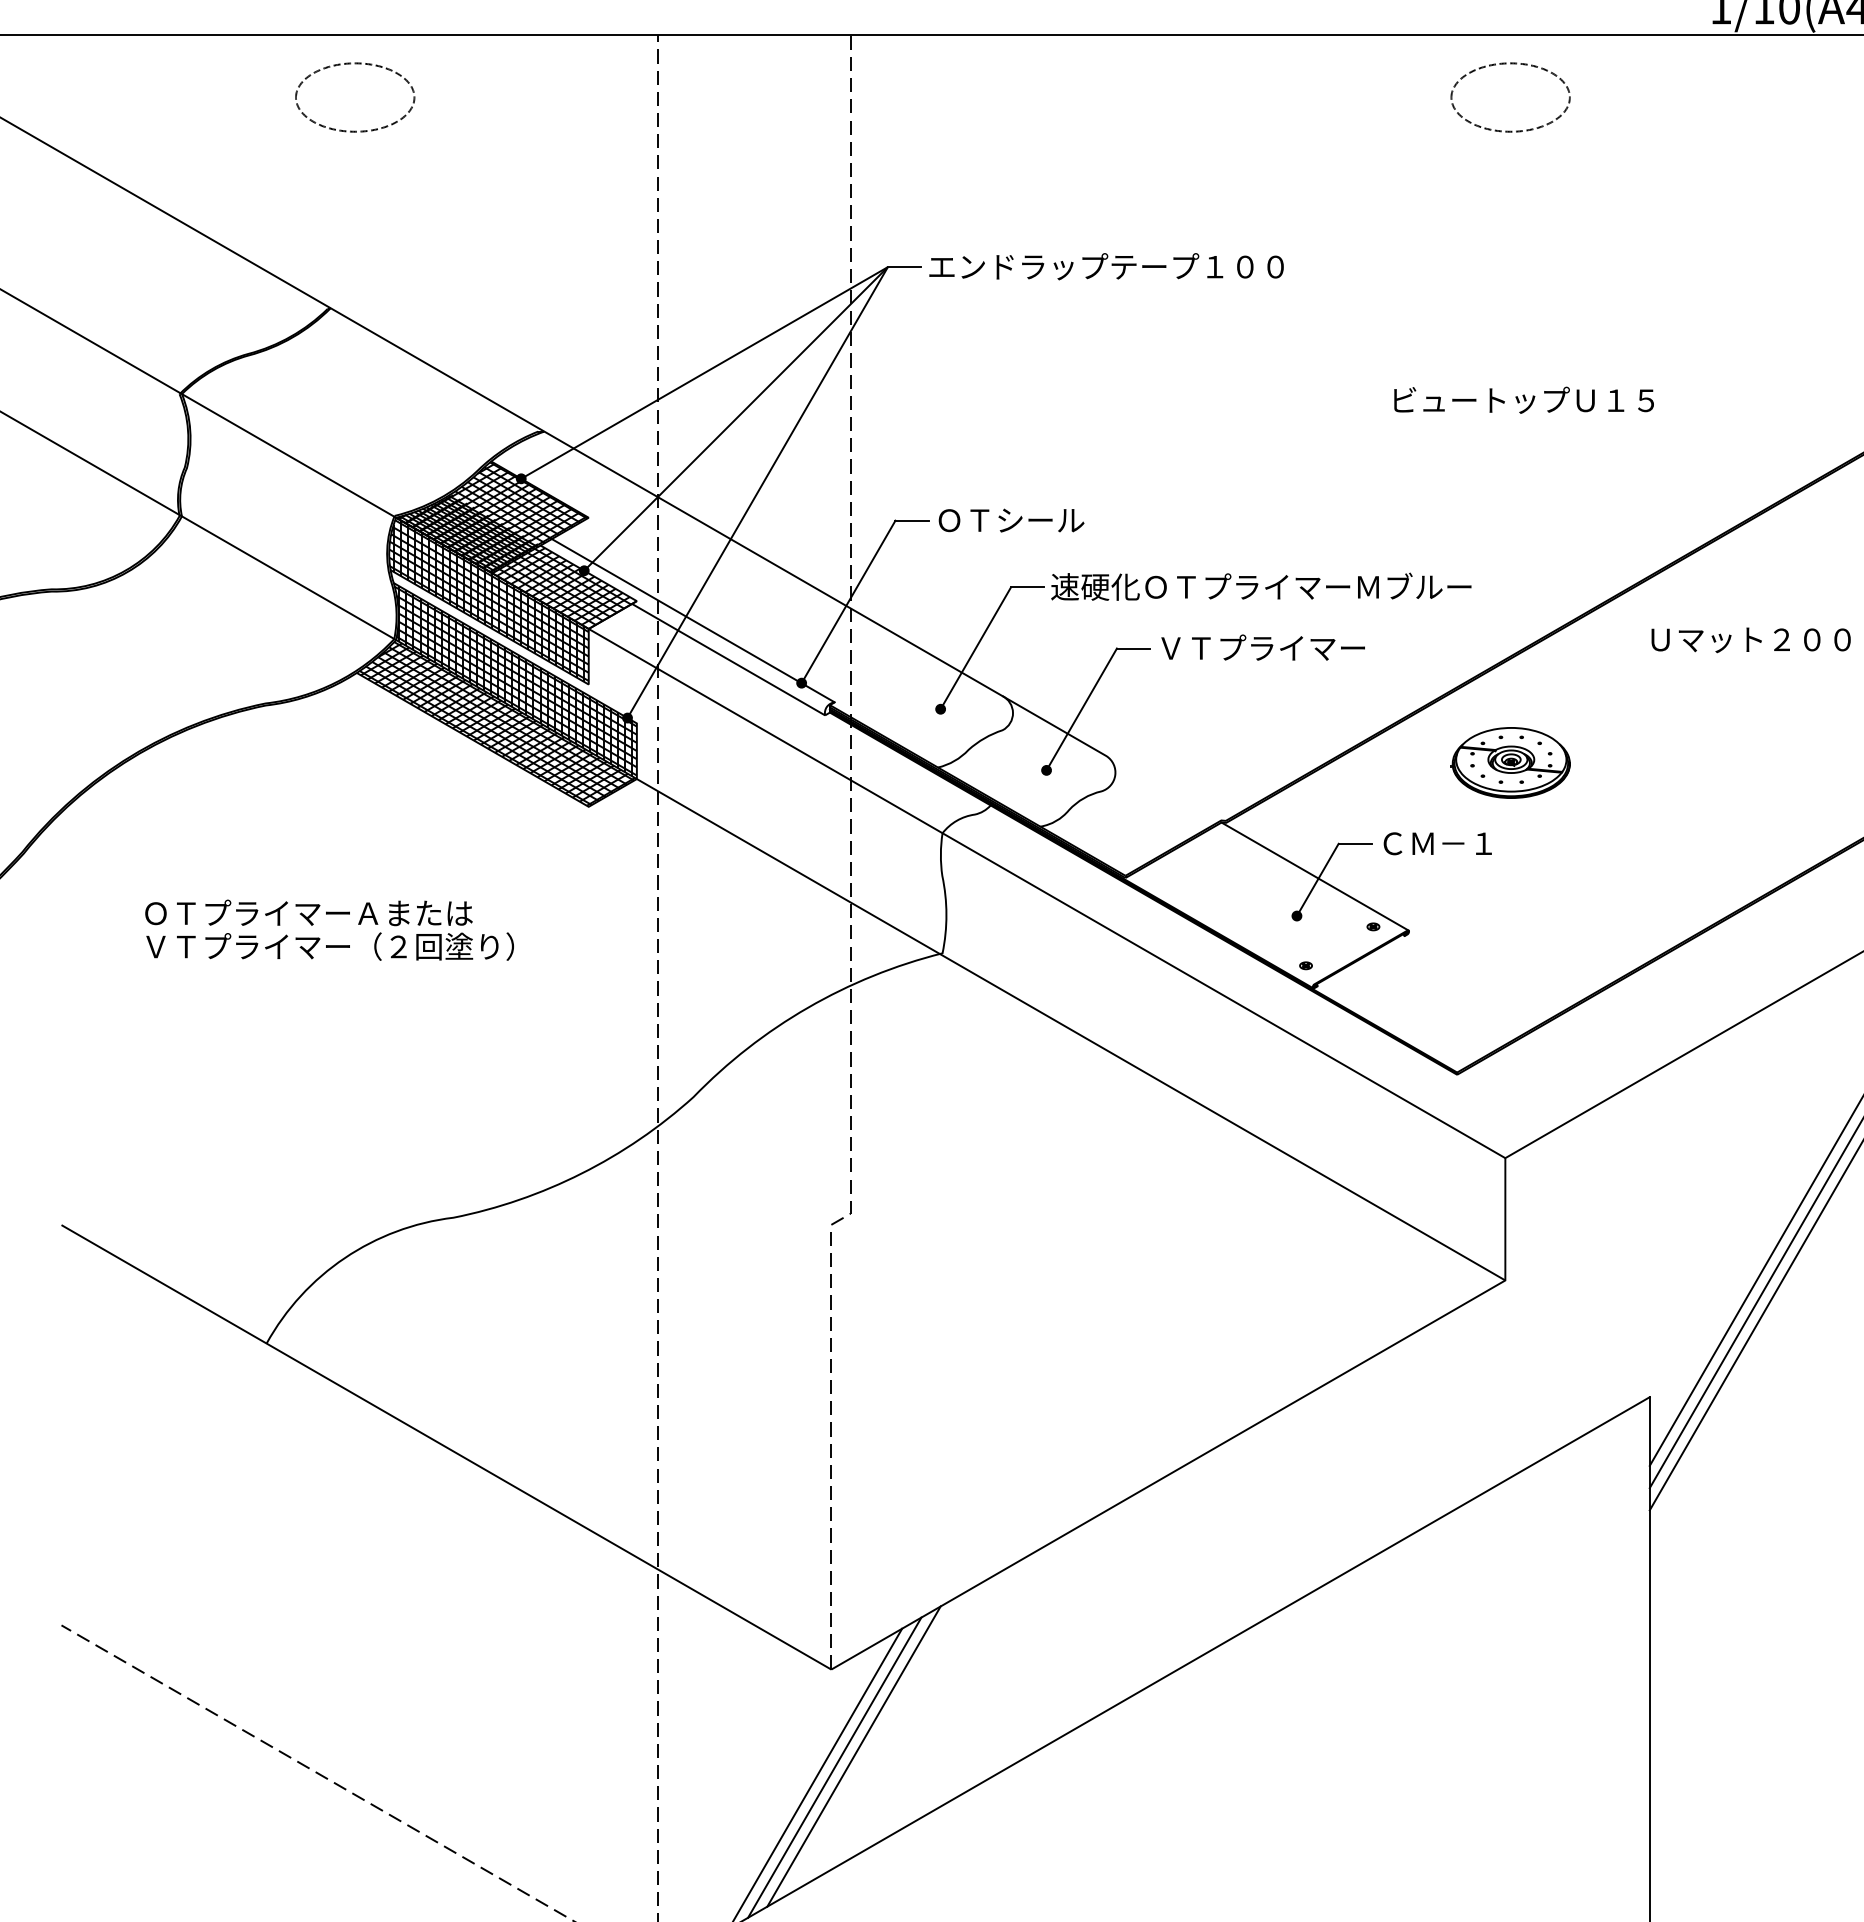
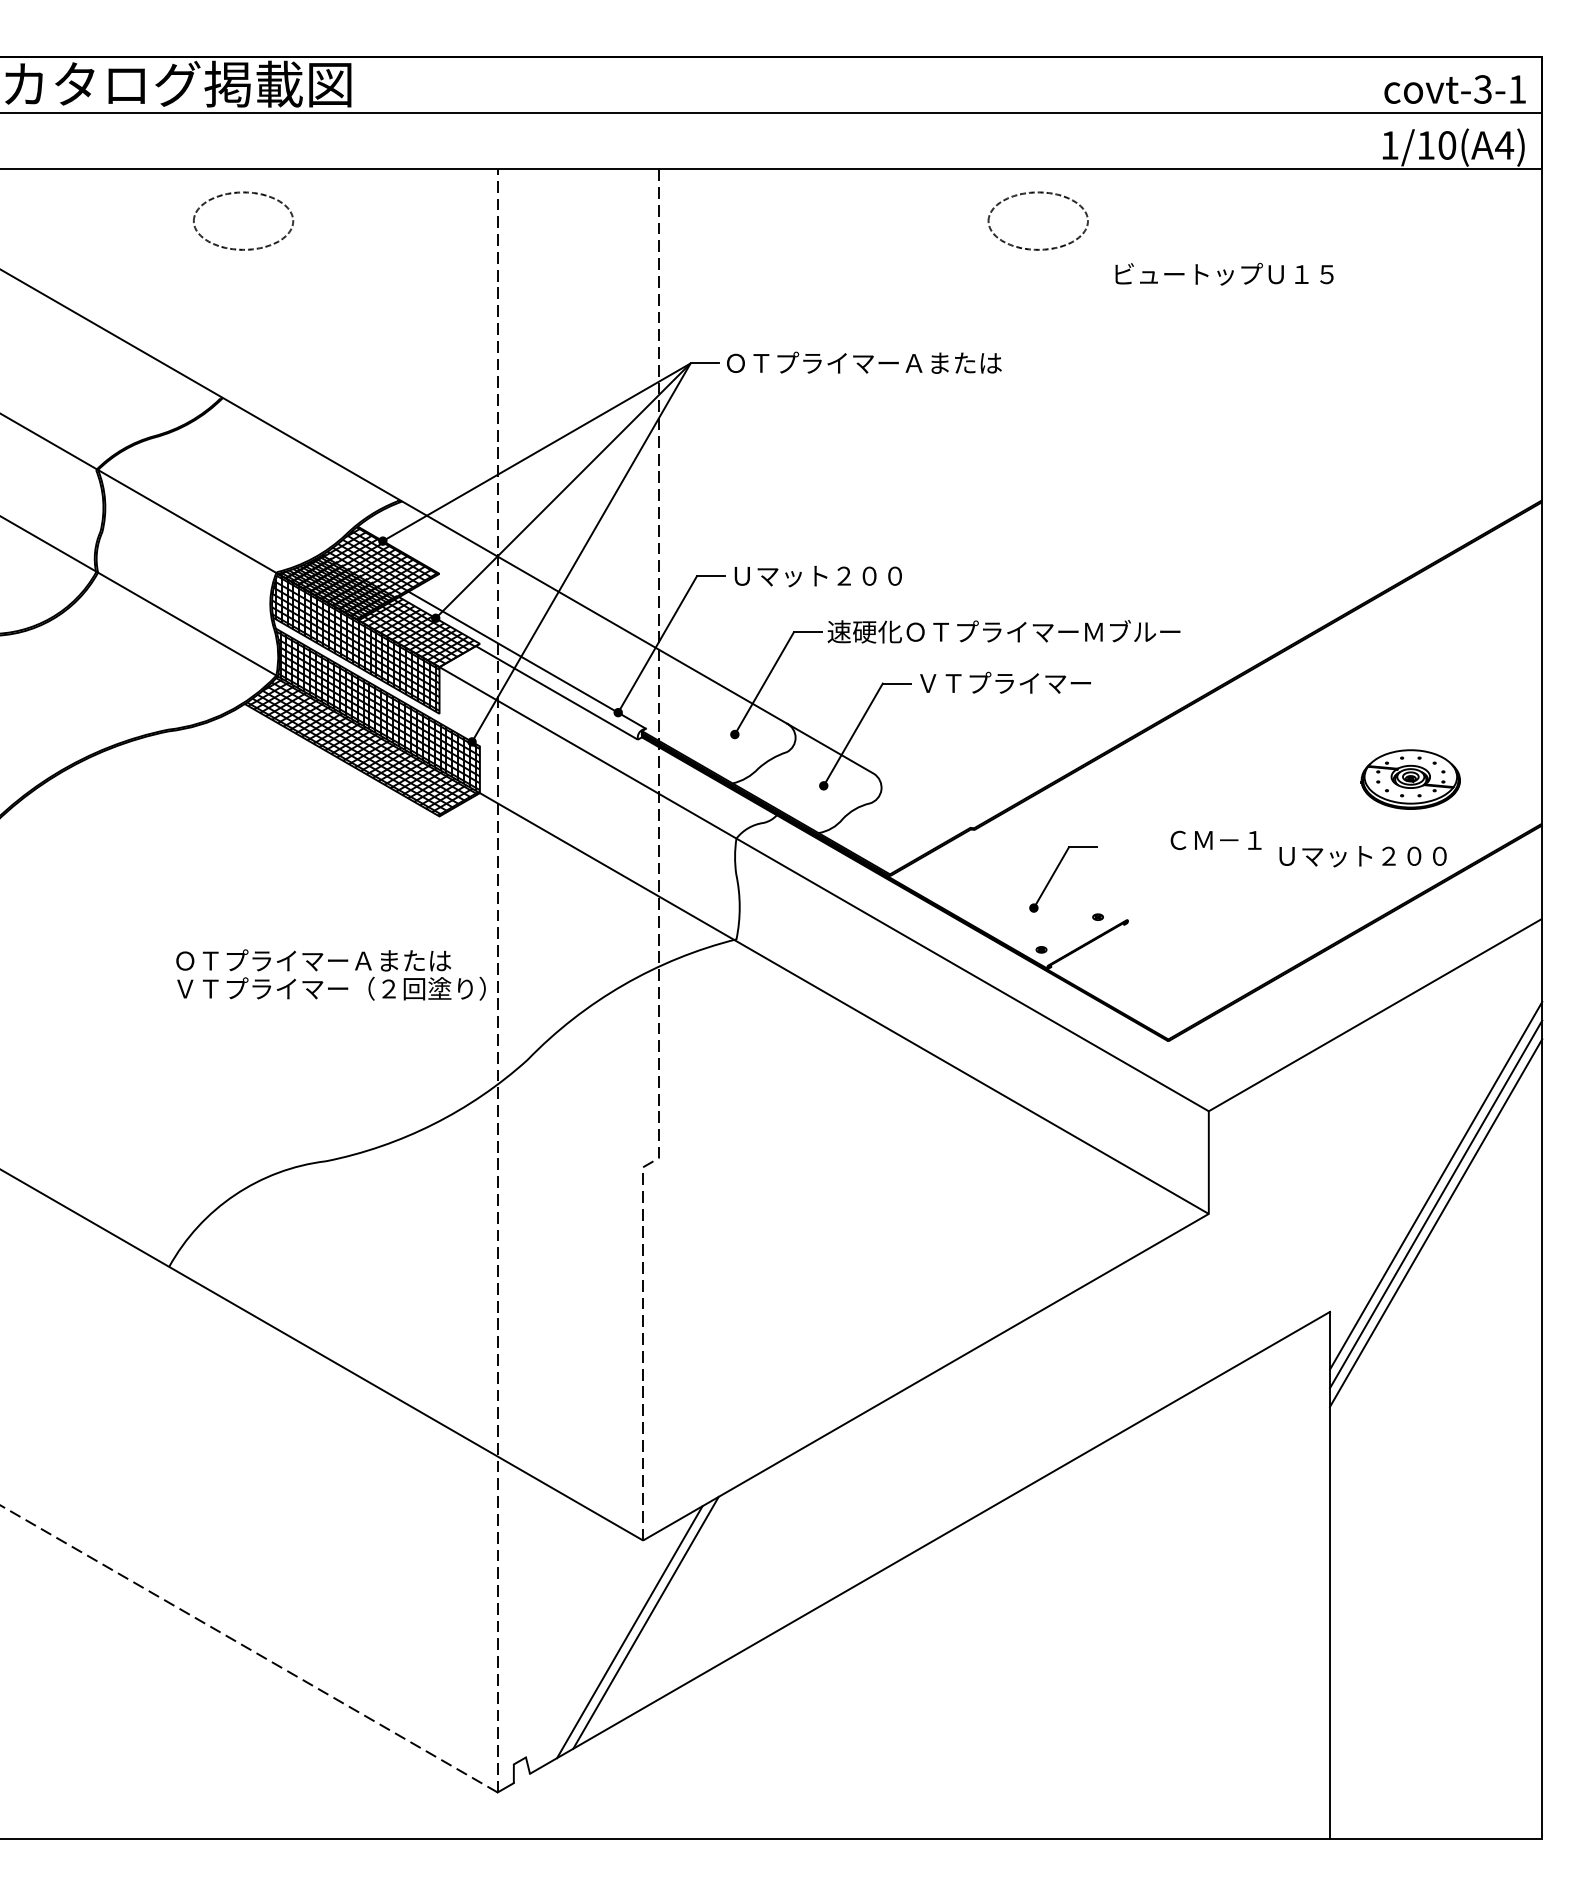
part: (1510, 64) -> (1038, 193), moved
text: (1105, 265) -> (873, 362), エンドラップテープ１００ -> ＯＴプライマーＡまたは
text: (1524, 399) -> (1224, 273), moved
text: (1039, 520) -> (817, 576), ＯＴシール -> Ｕマット２００
text: (1750, 640) -> (1362, 856), moved
part: (1510, 762) -> (1410, 779), moved
text: (1437, 842) -> (1215, 839), moved
line: (1314, 876) -> (1048, 874), removed
text: (328, 929) -> (330, 974), moved
line: (853, 1756) -> (661, 1613), removed

